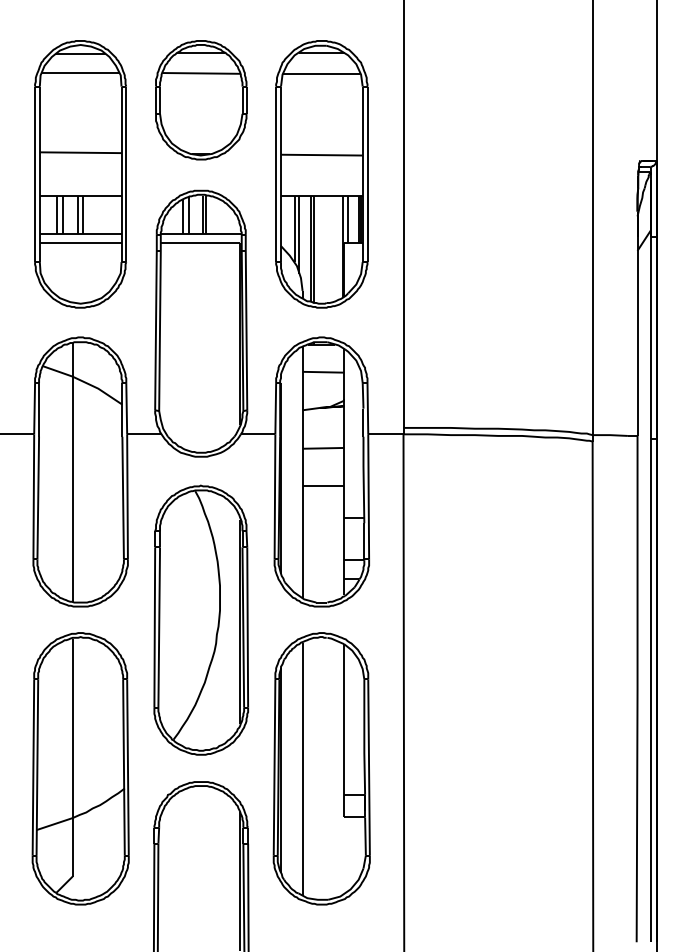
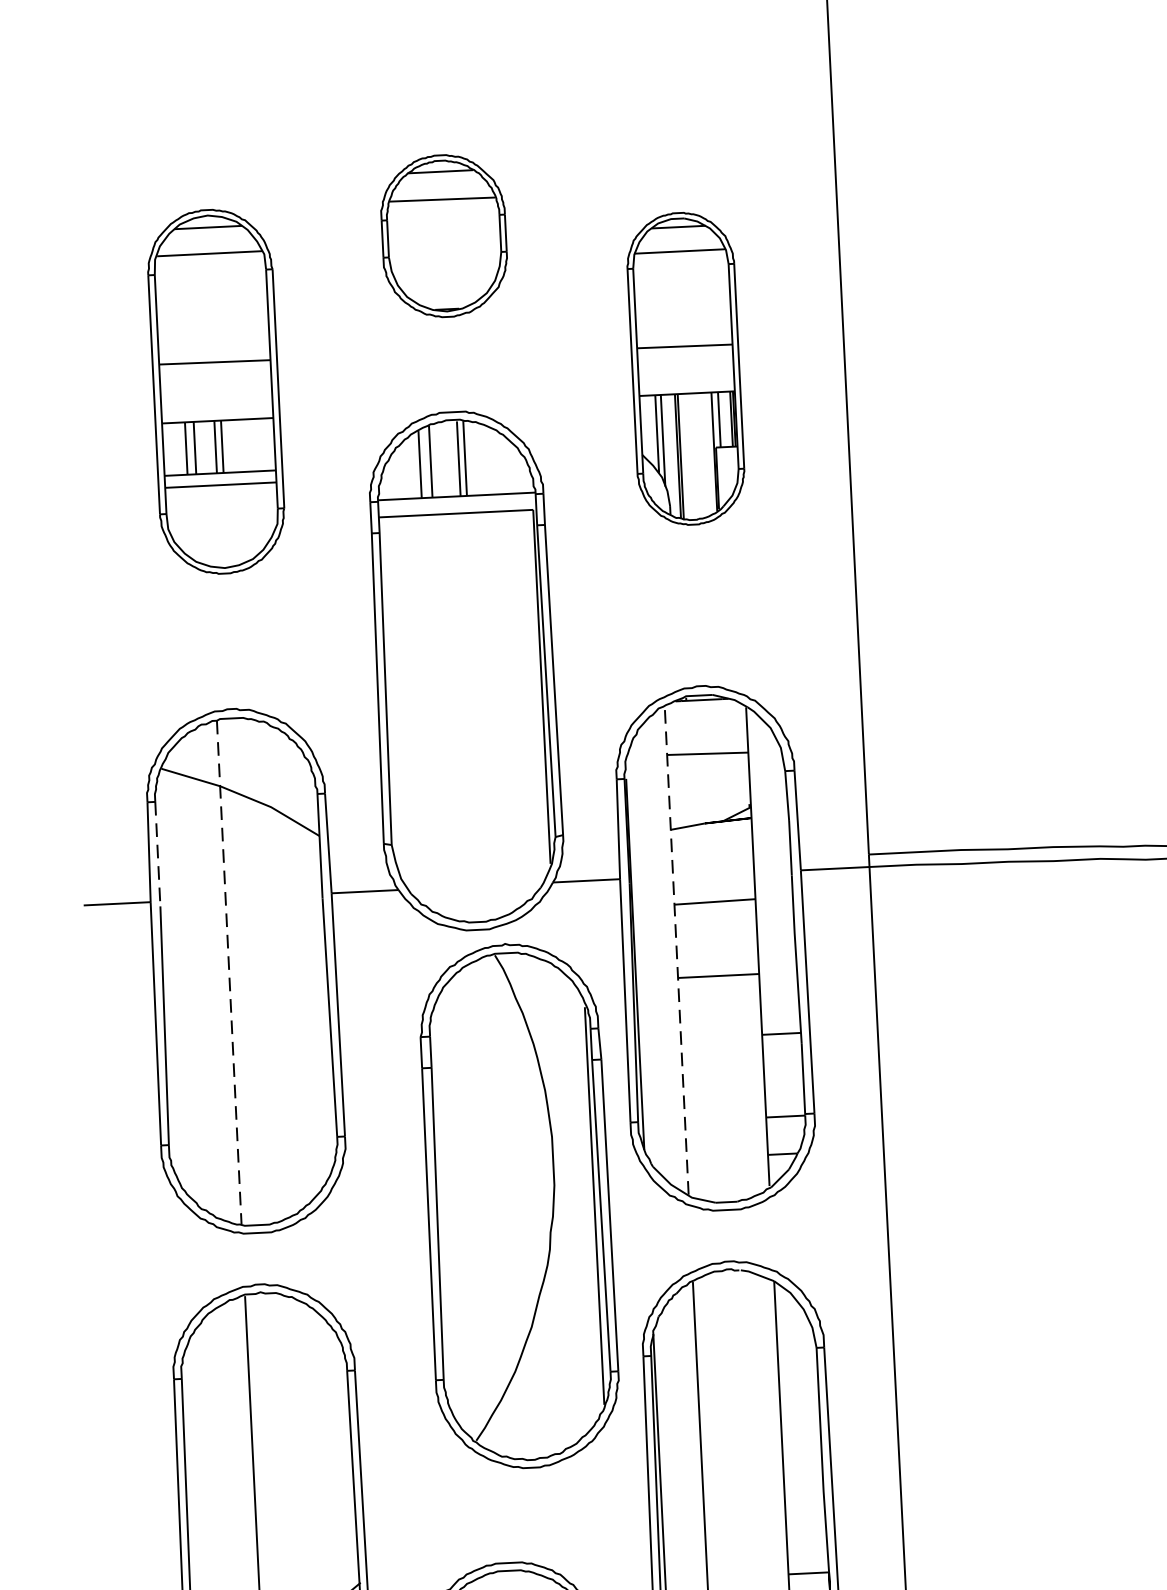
part: (201, 100) -> (444, 236), size x0.7
part: (80, 174) -> (216, 392), size x0.7
part: (321, 174) -> (685, 369), size x0.6
line: (39, 409) -> (158, 853), solid -> dashed
line: (302, 471) -> (676, 948), solid -> dashed
line: (72, 472) -> (228, 972), solid -> dashed
part: (200, 619) -> (517, 1204), moved

